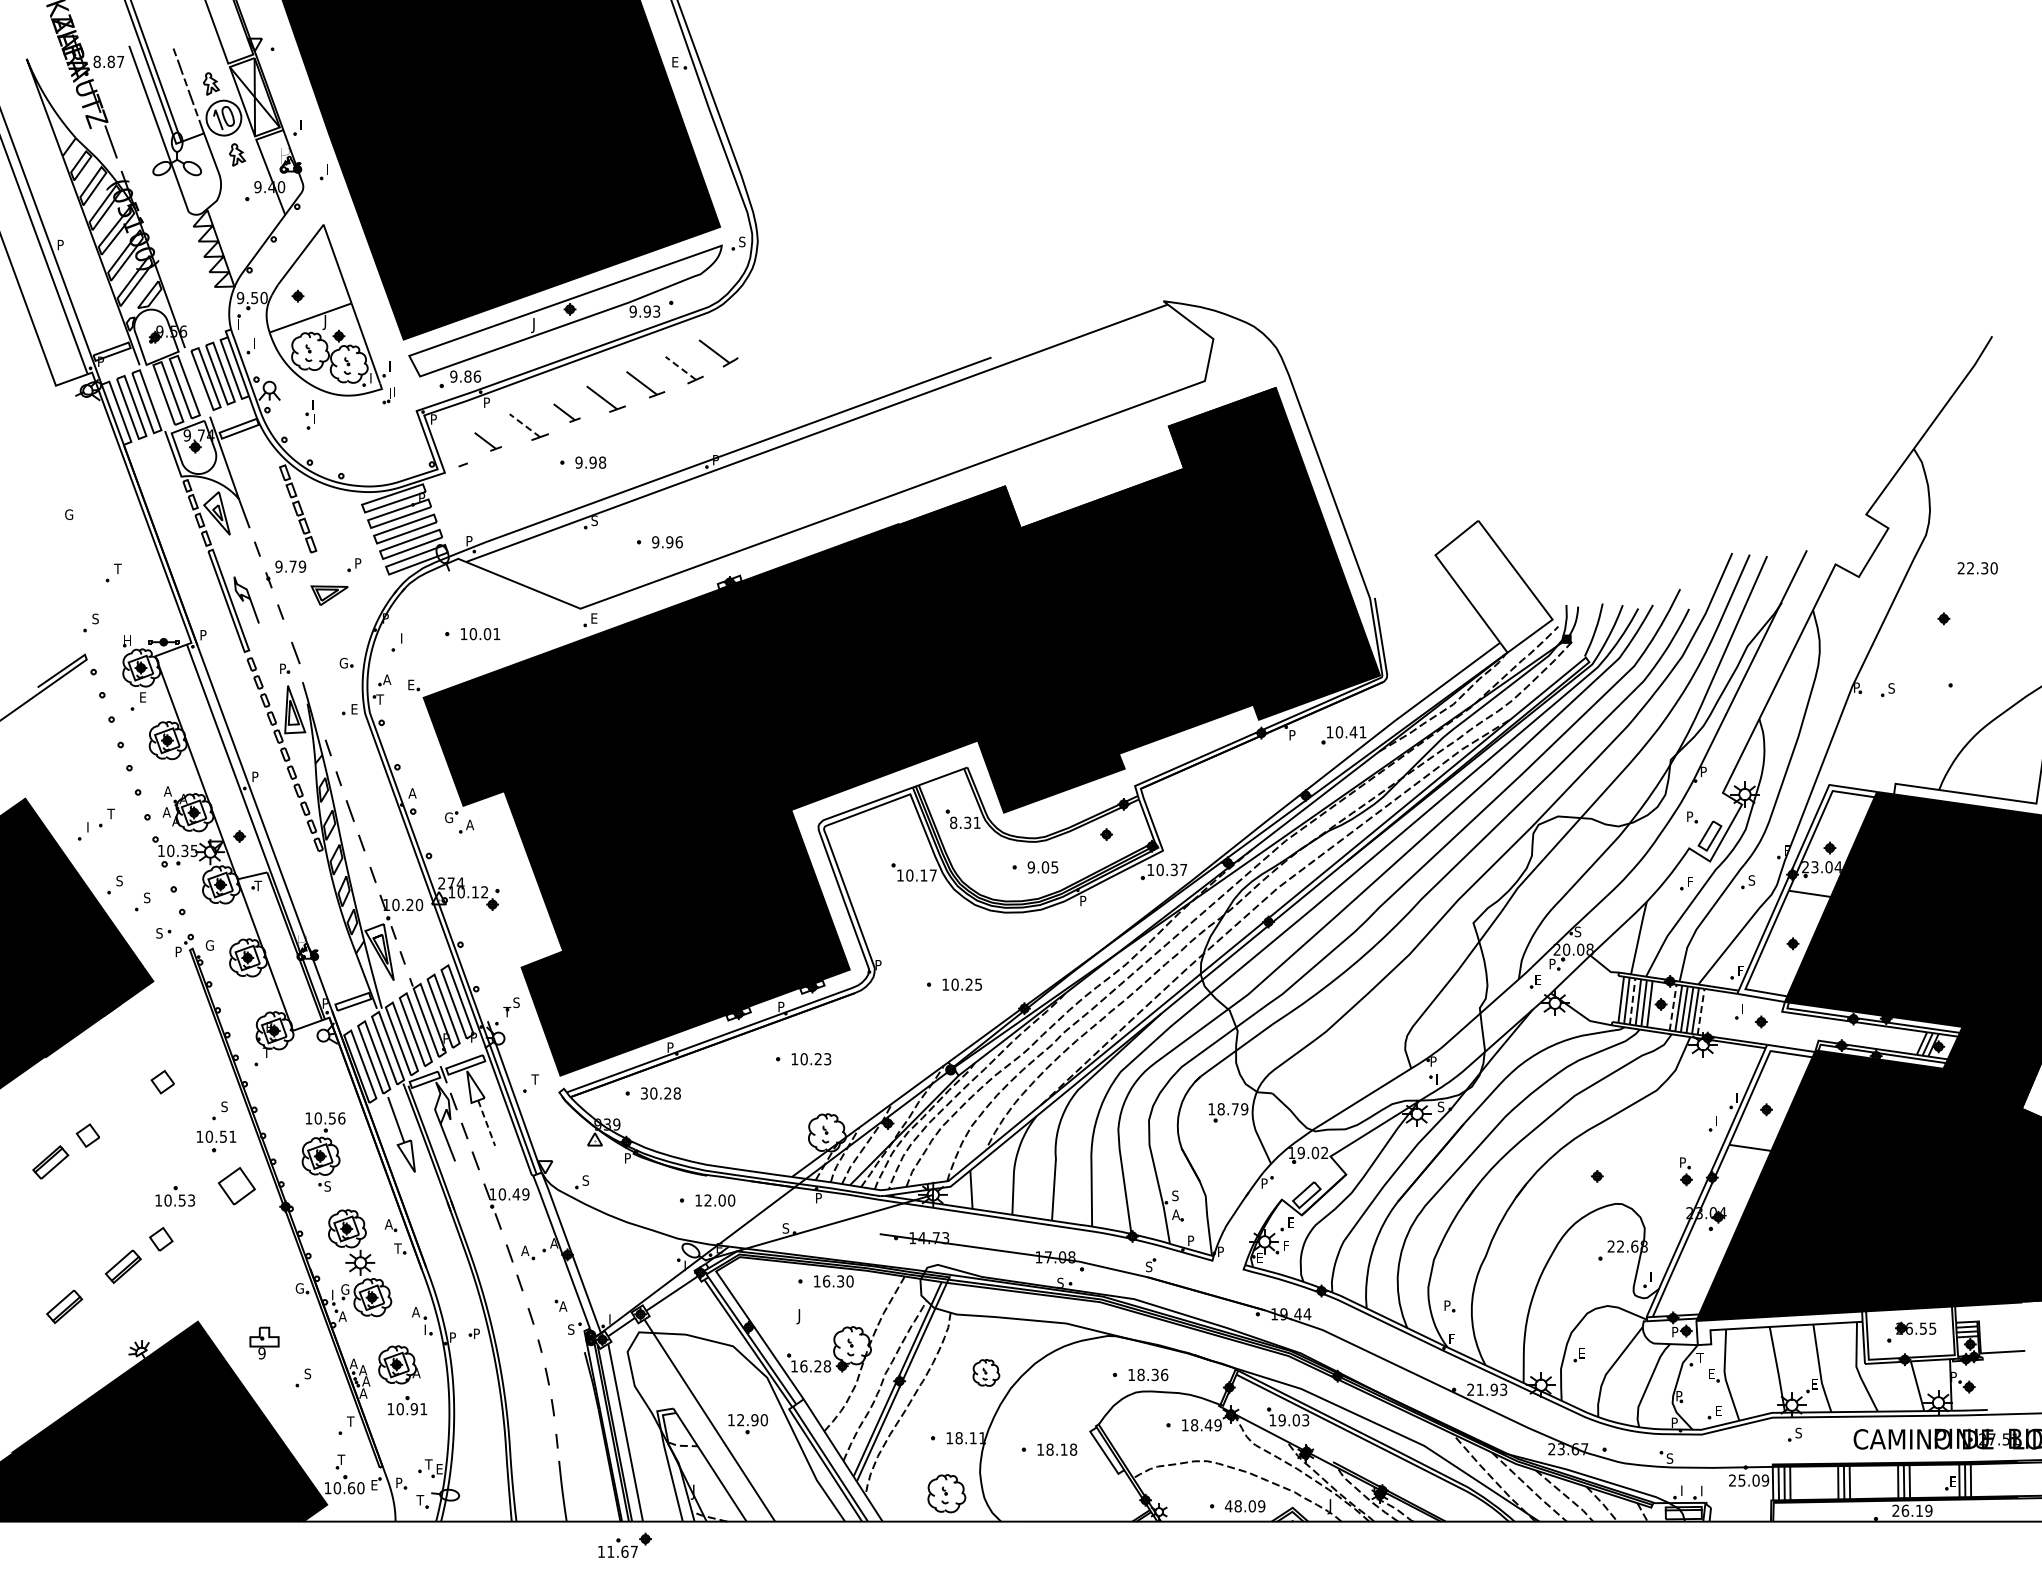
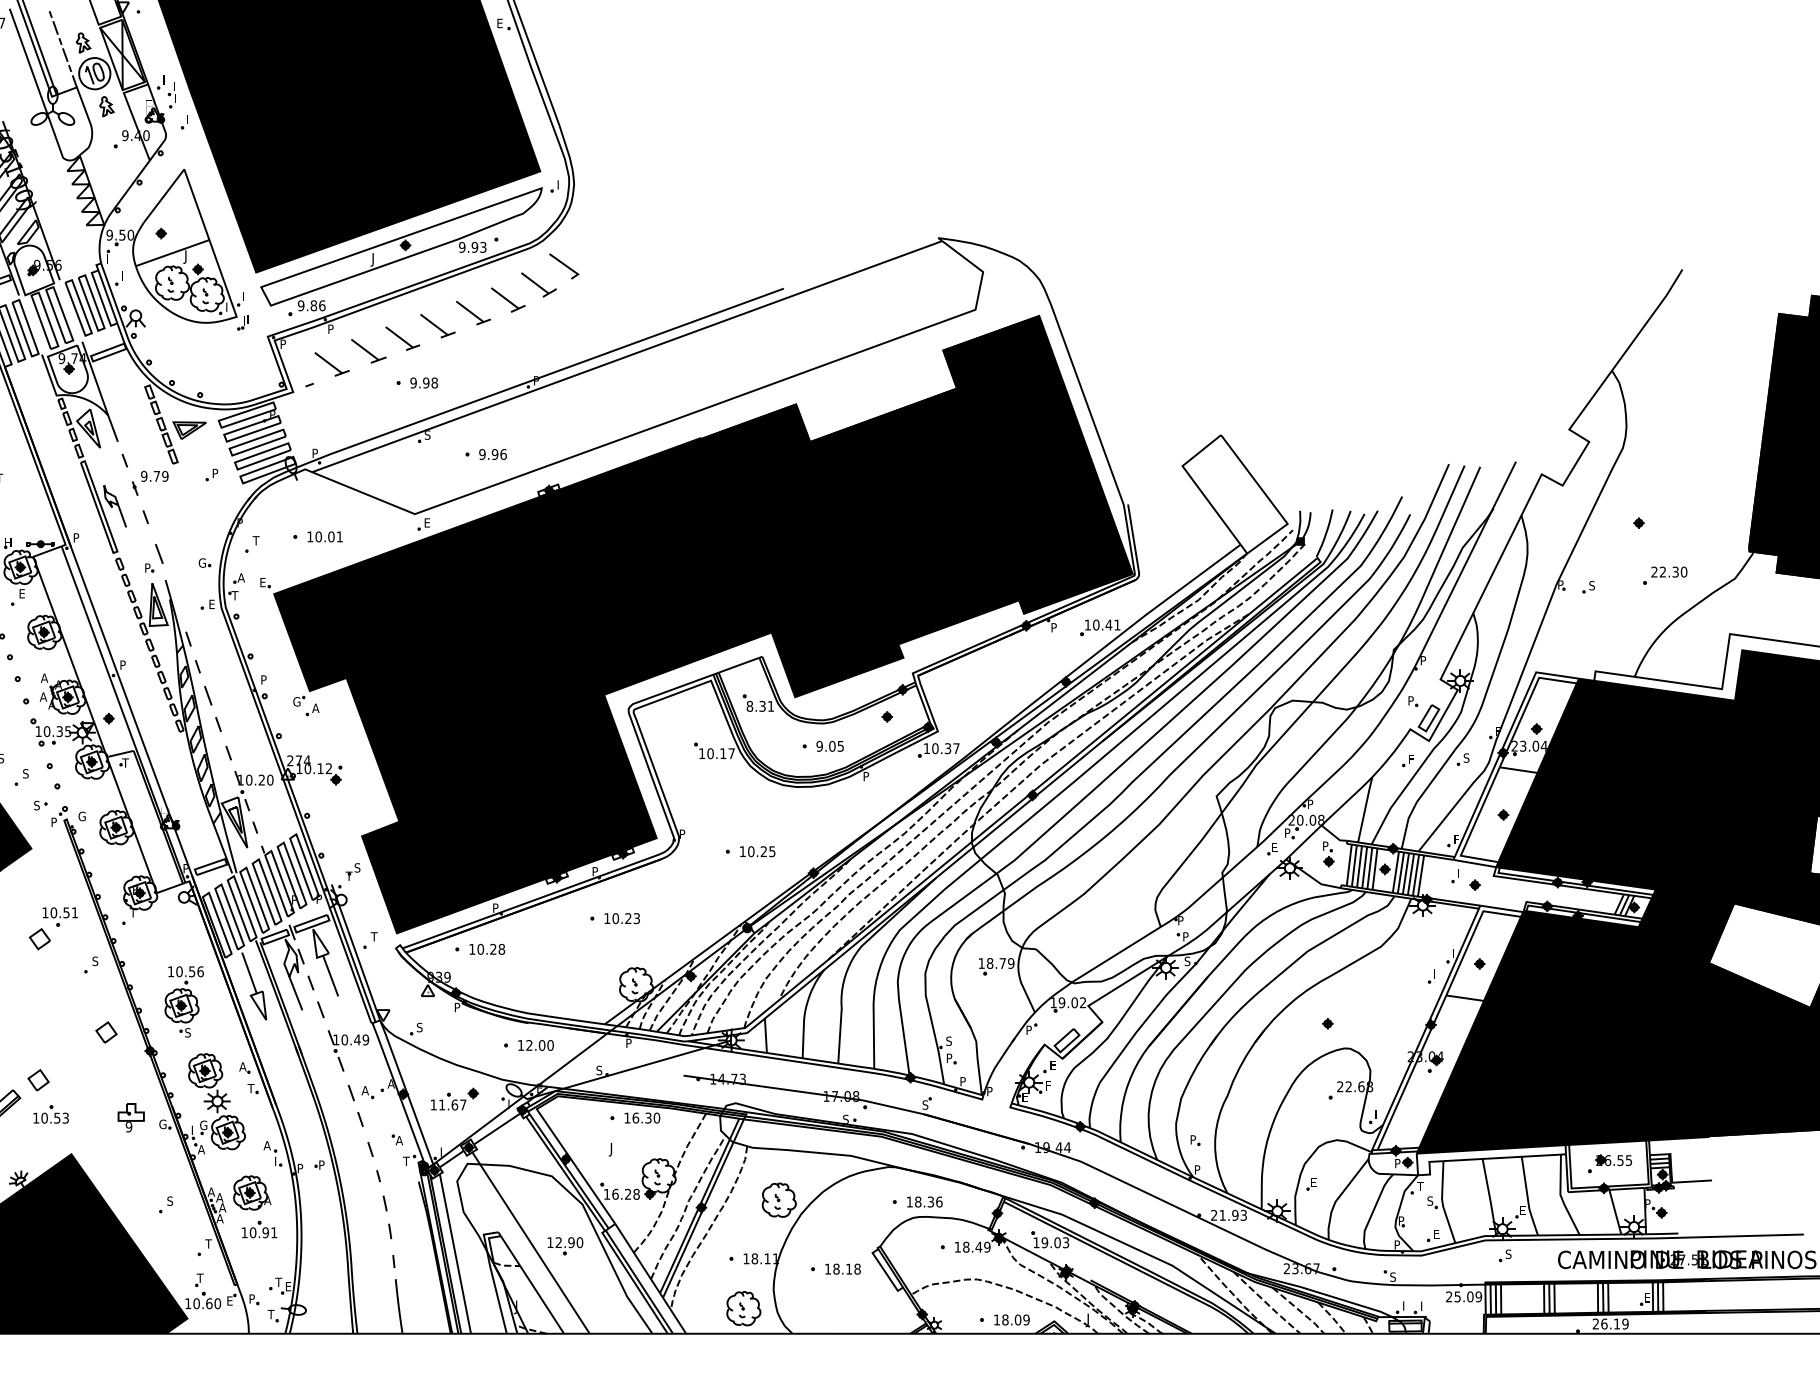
text: (742, 241) -> (560, 184), S -> I
line: (746, 331) -> (563, 265), added
line: (680, 368) -> (504, 298), dashed -> solid
part: (566, 412) -> (402, 337), size x1.43
part: (309, 414) -> (171, 94), moved
line: (524, 425) -> (364, 349), dashed -> solid
part: (487, 441) -> (331, 364), size x1.43
text: (1977, 568) -> (1669, 572), moved
part: (329, 595) -> (189, 430), moved
text: (403, 638) -> (256, 540), I -> T
text: (412, 793) -> (264, 680), A -> P
text: (1577, 931) -> (1310, 803), S -> P
line: (1632, 1001) -> (1359, 866), dashed -> solid
line: (1673, 1007) -> (1396, 872), dashed -> solid
line: (1701, 1011) -> (1421, 875), dashed -> solid
text: (1439, 1079) -> (1186, 936), I -> P
text: (643, 1093) -> (471, 949), 30.28 -> 10.28
line: (486, 1123) -> (330, 976), dashed -> solid
part: (216, 1141) -> (60, 917), moved
part: (1686, 1171) -> (1328, 854), moved
part: (236, 1185) -> (106, 1031), size x0.62
part: (175, 1196) -> (51, 1114), moved
text: (1176, 1214) -> (950, 1058), A -> P
text: (570, 1329) -> (405, 1161), S -> T
text: (1452, 1339) -> (1197, 1170), F -> P
part: (264, 1342) -> (131, 1117), moved
part: (986, 1372) -> (779, 1199), size x1.43
text: (1711, 1373) -> (1430, 1200), E -> S
text: (1228, 1506) -> (996, 1320), 48.09 -> 18.09
part: (624, 1544) -> (454, 1098), moved

